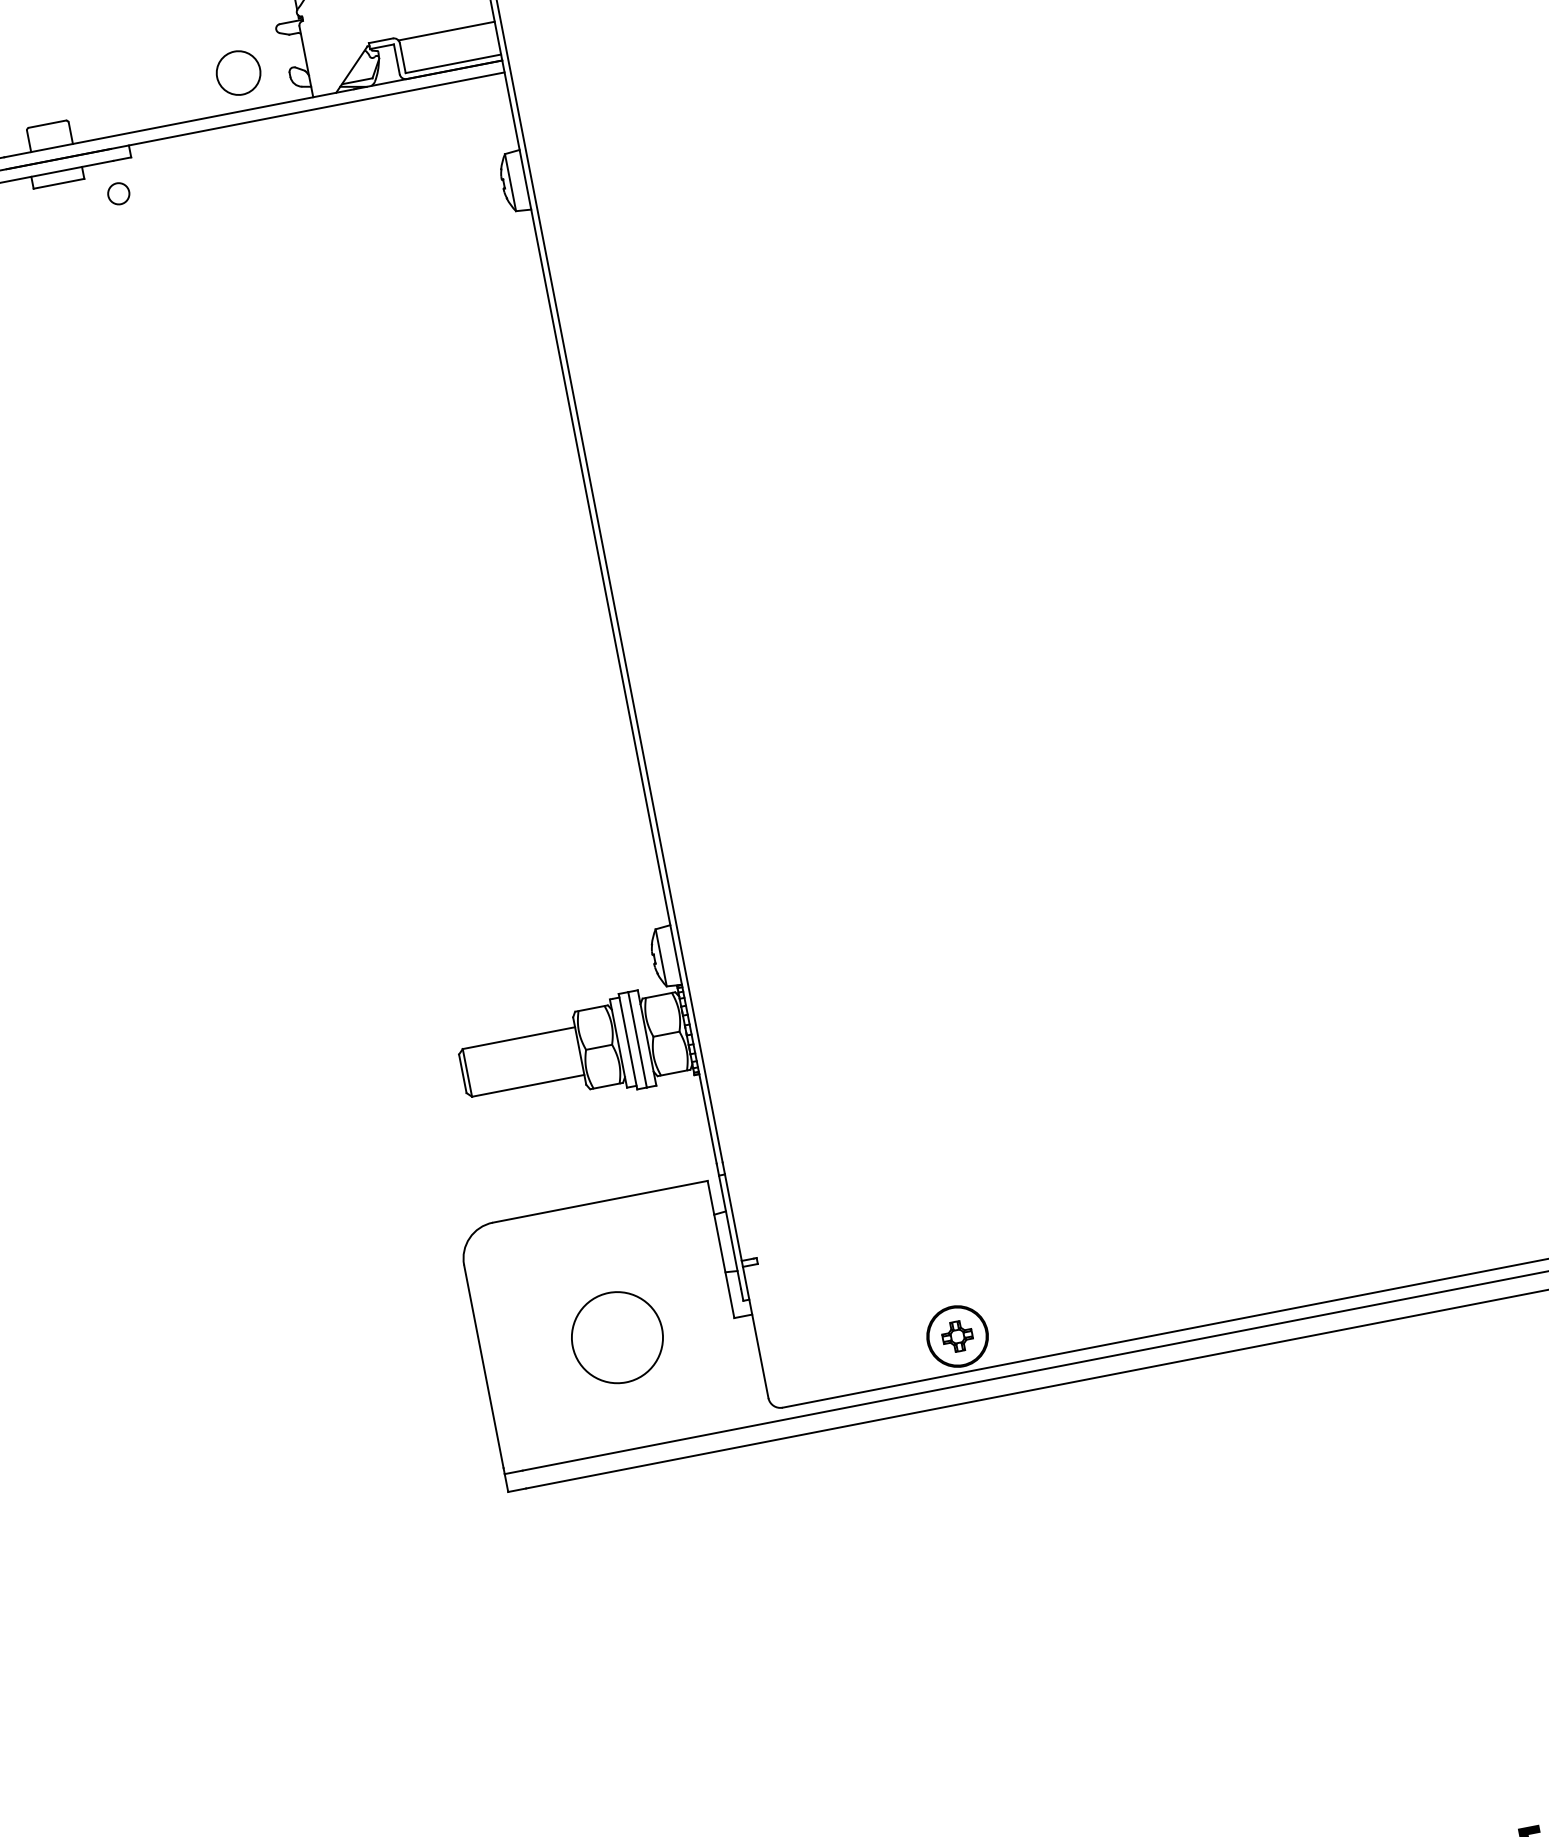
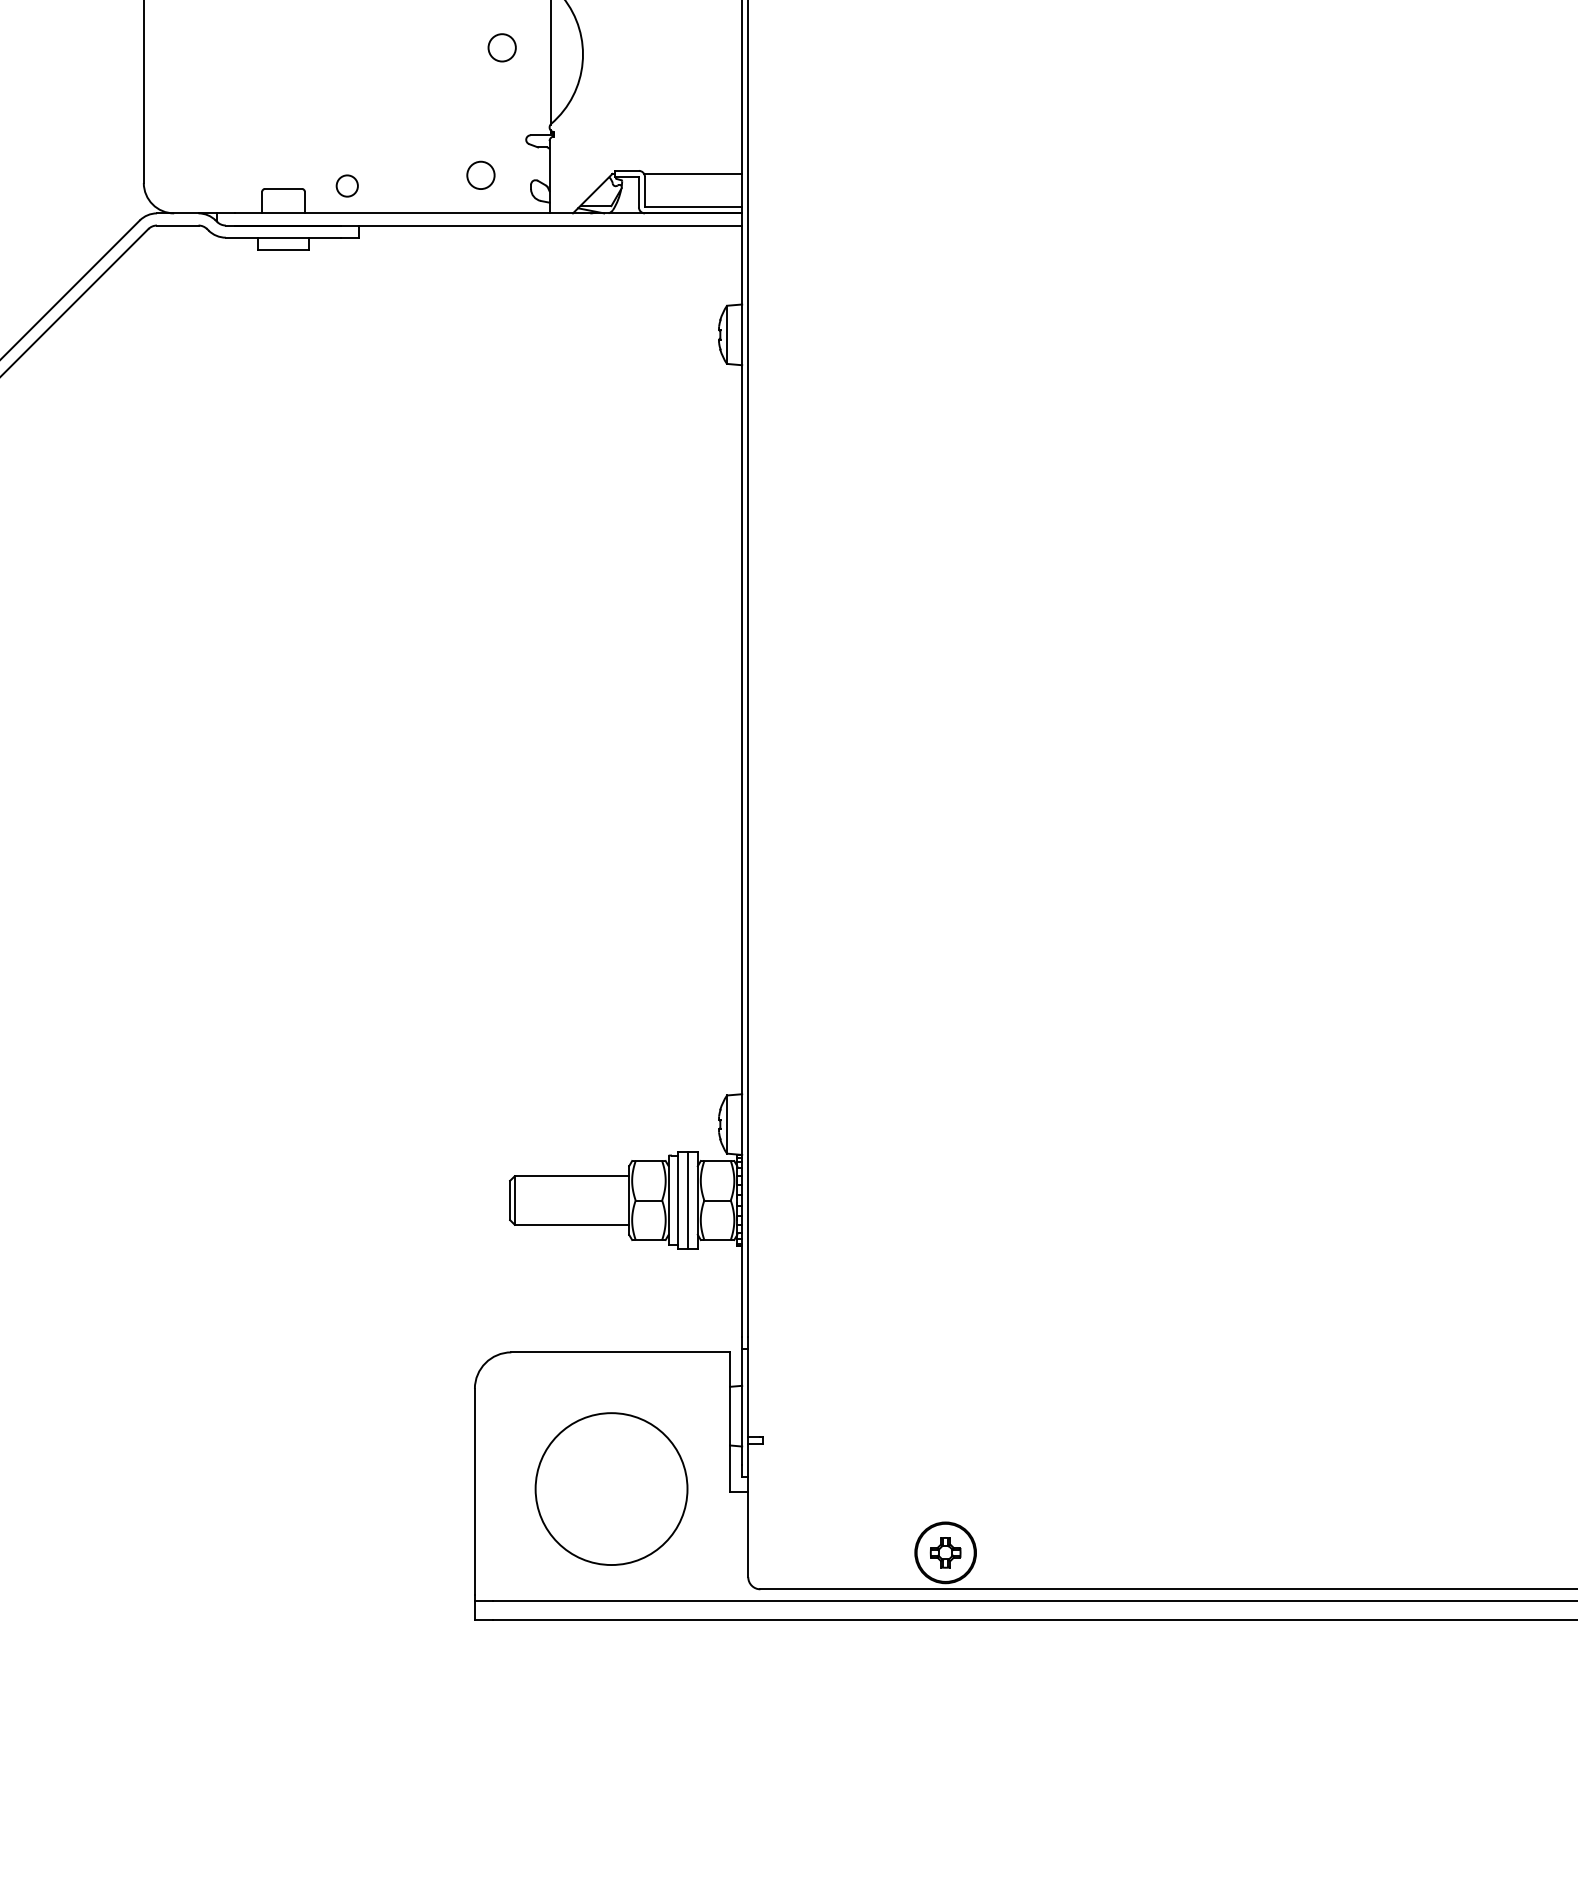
circle: (238, 73) -> (480, 175), size x0.62
circle: (117, 193) -> (346, 185), moved
circle: (617, 1337) -> (611, 1488), size x1.67

